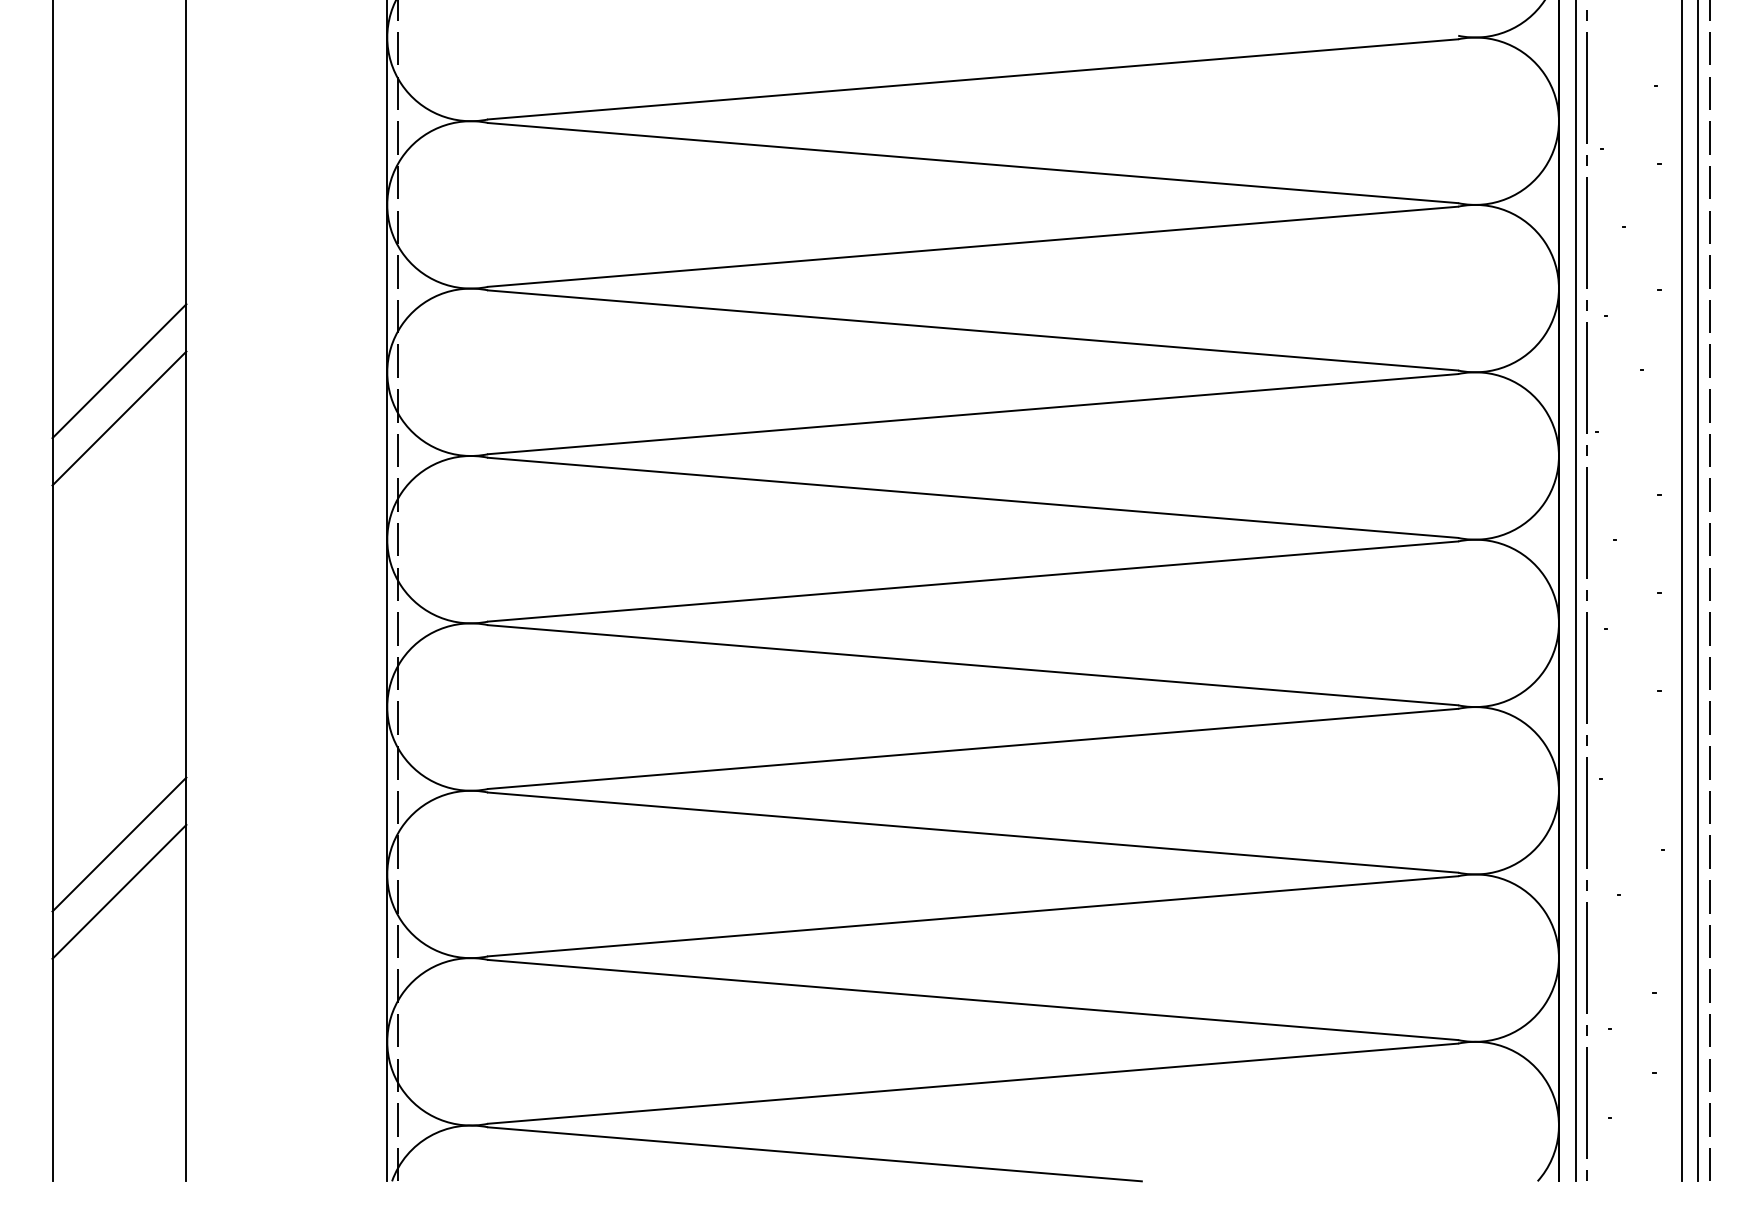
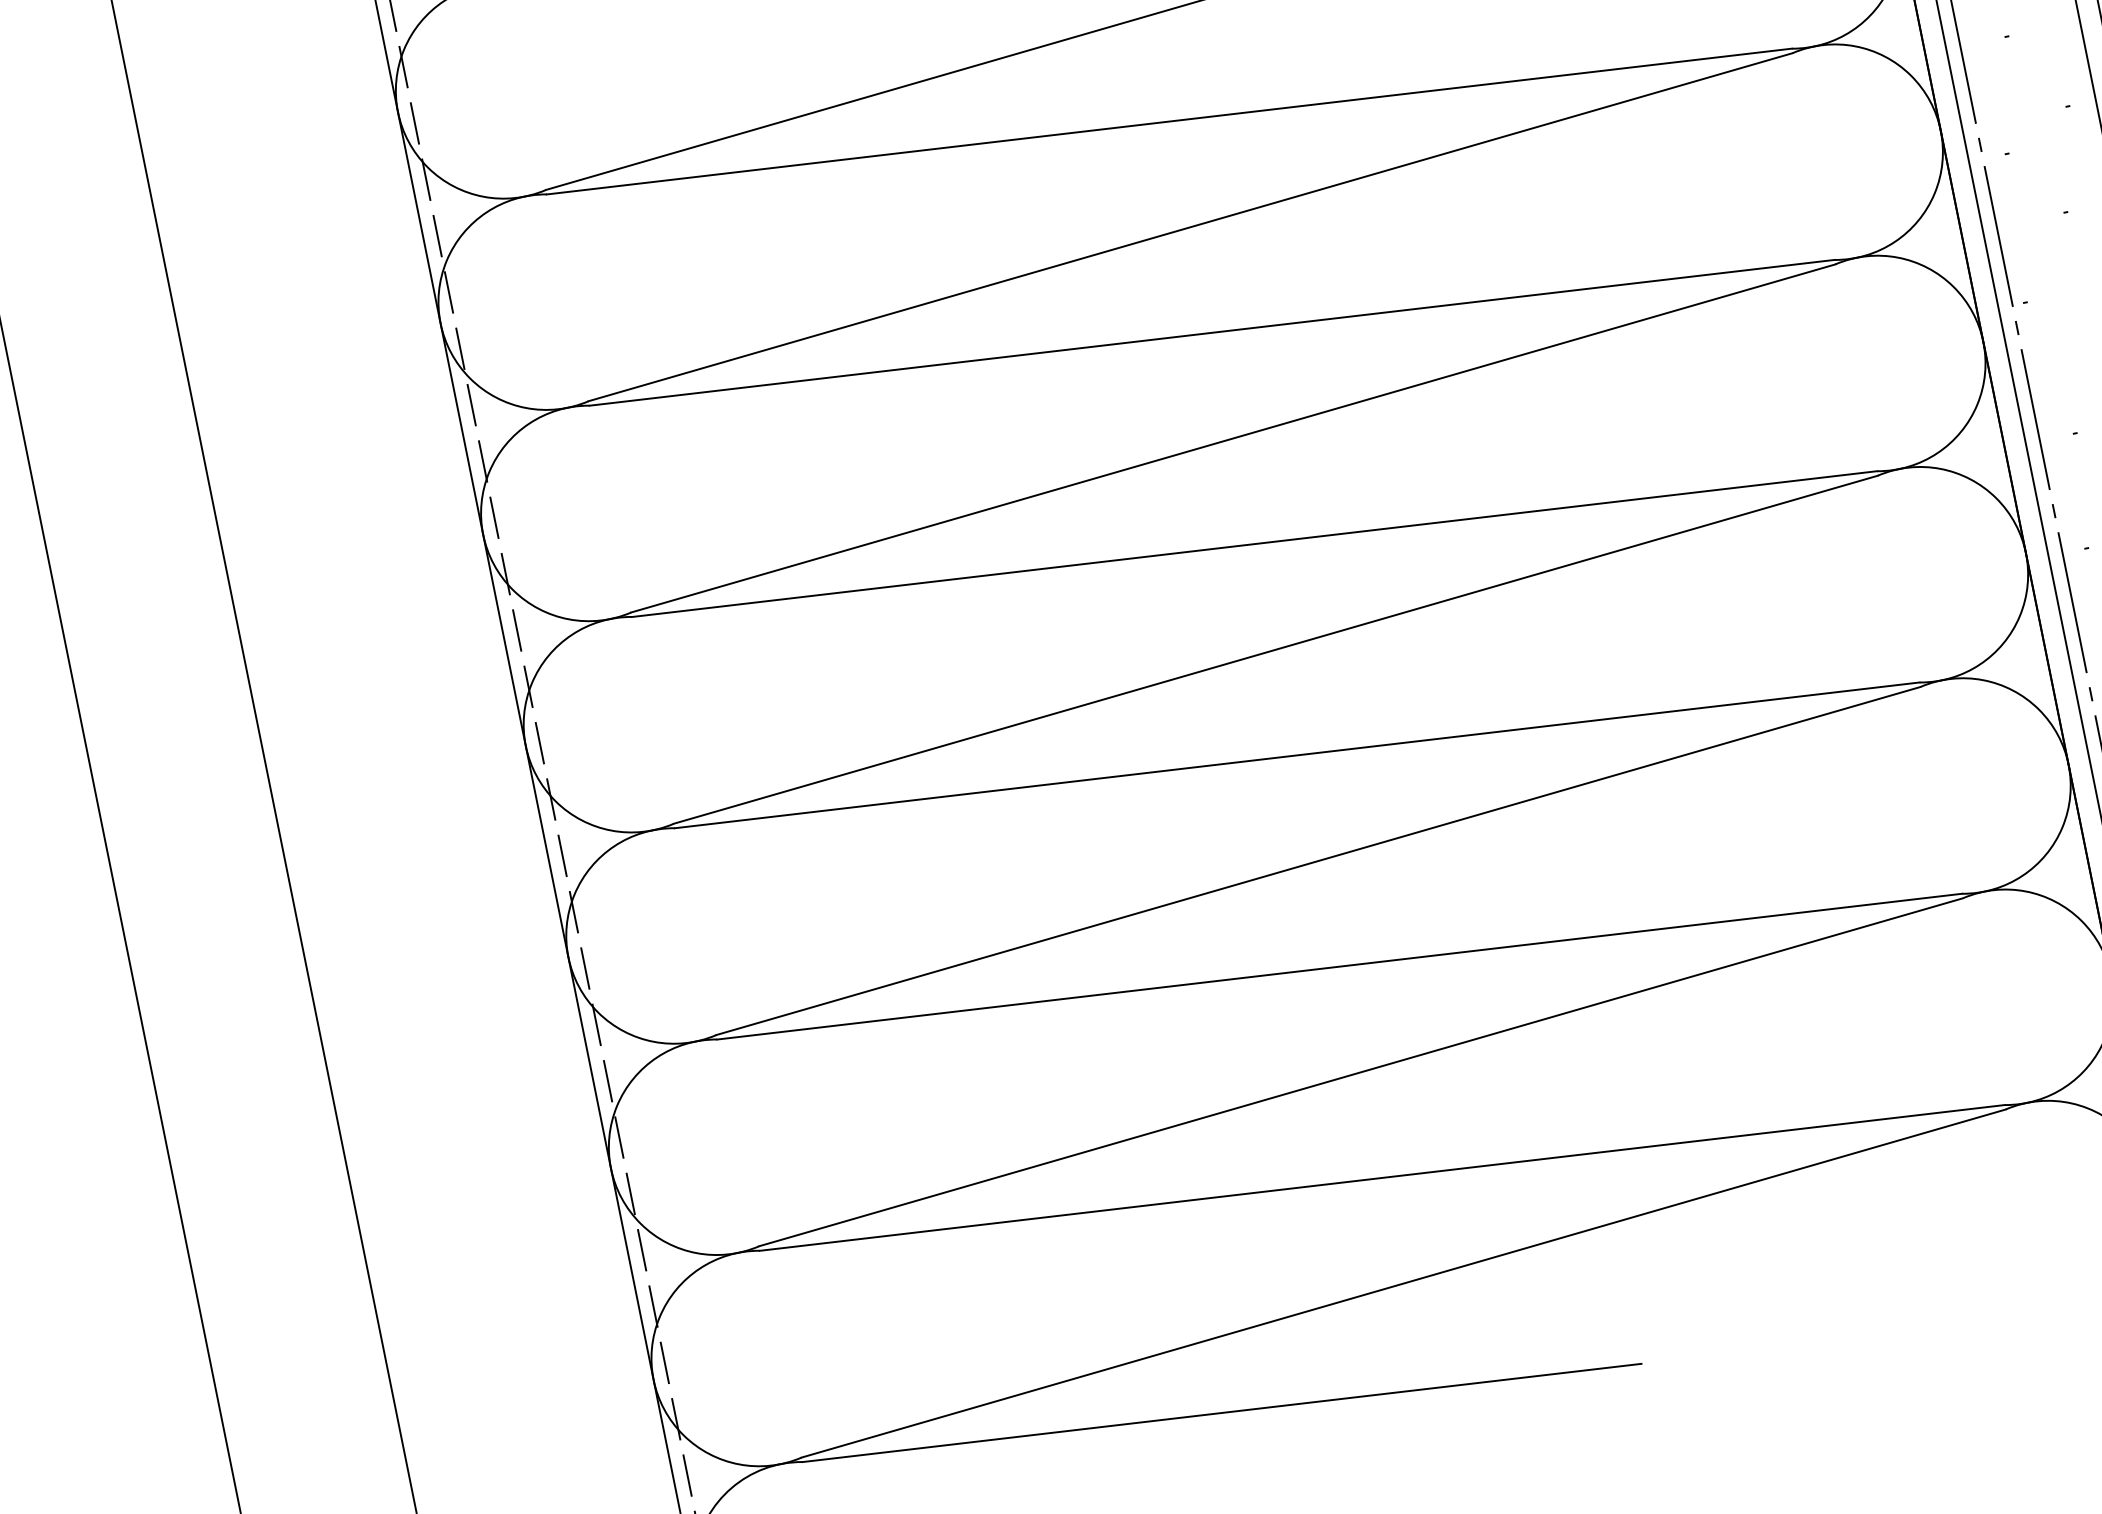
line: (119, 371) -> (144, 601), removed
line: (119, 418) -> (156, 661), removed
line: (119, 844) -> (265, 1198), removed
line: (119, 891) -> (277, 1258), removed

